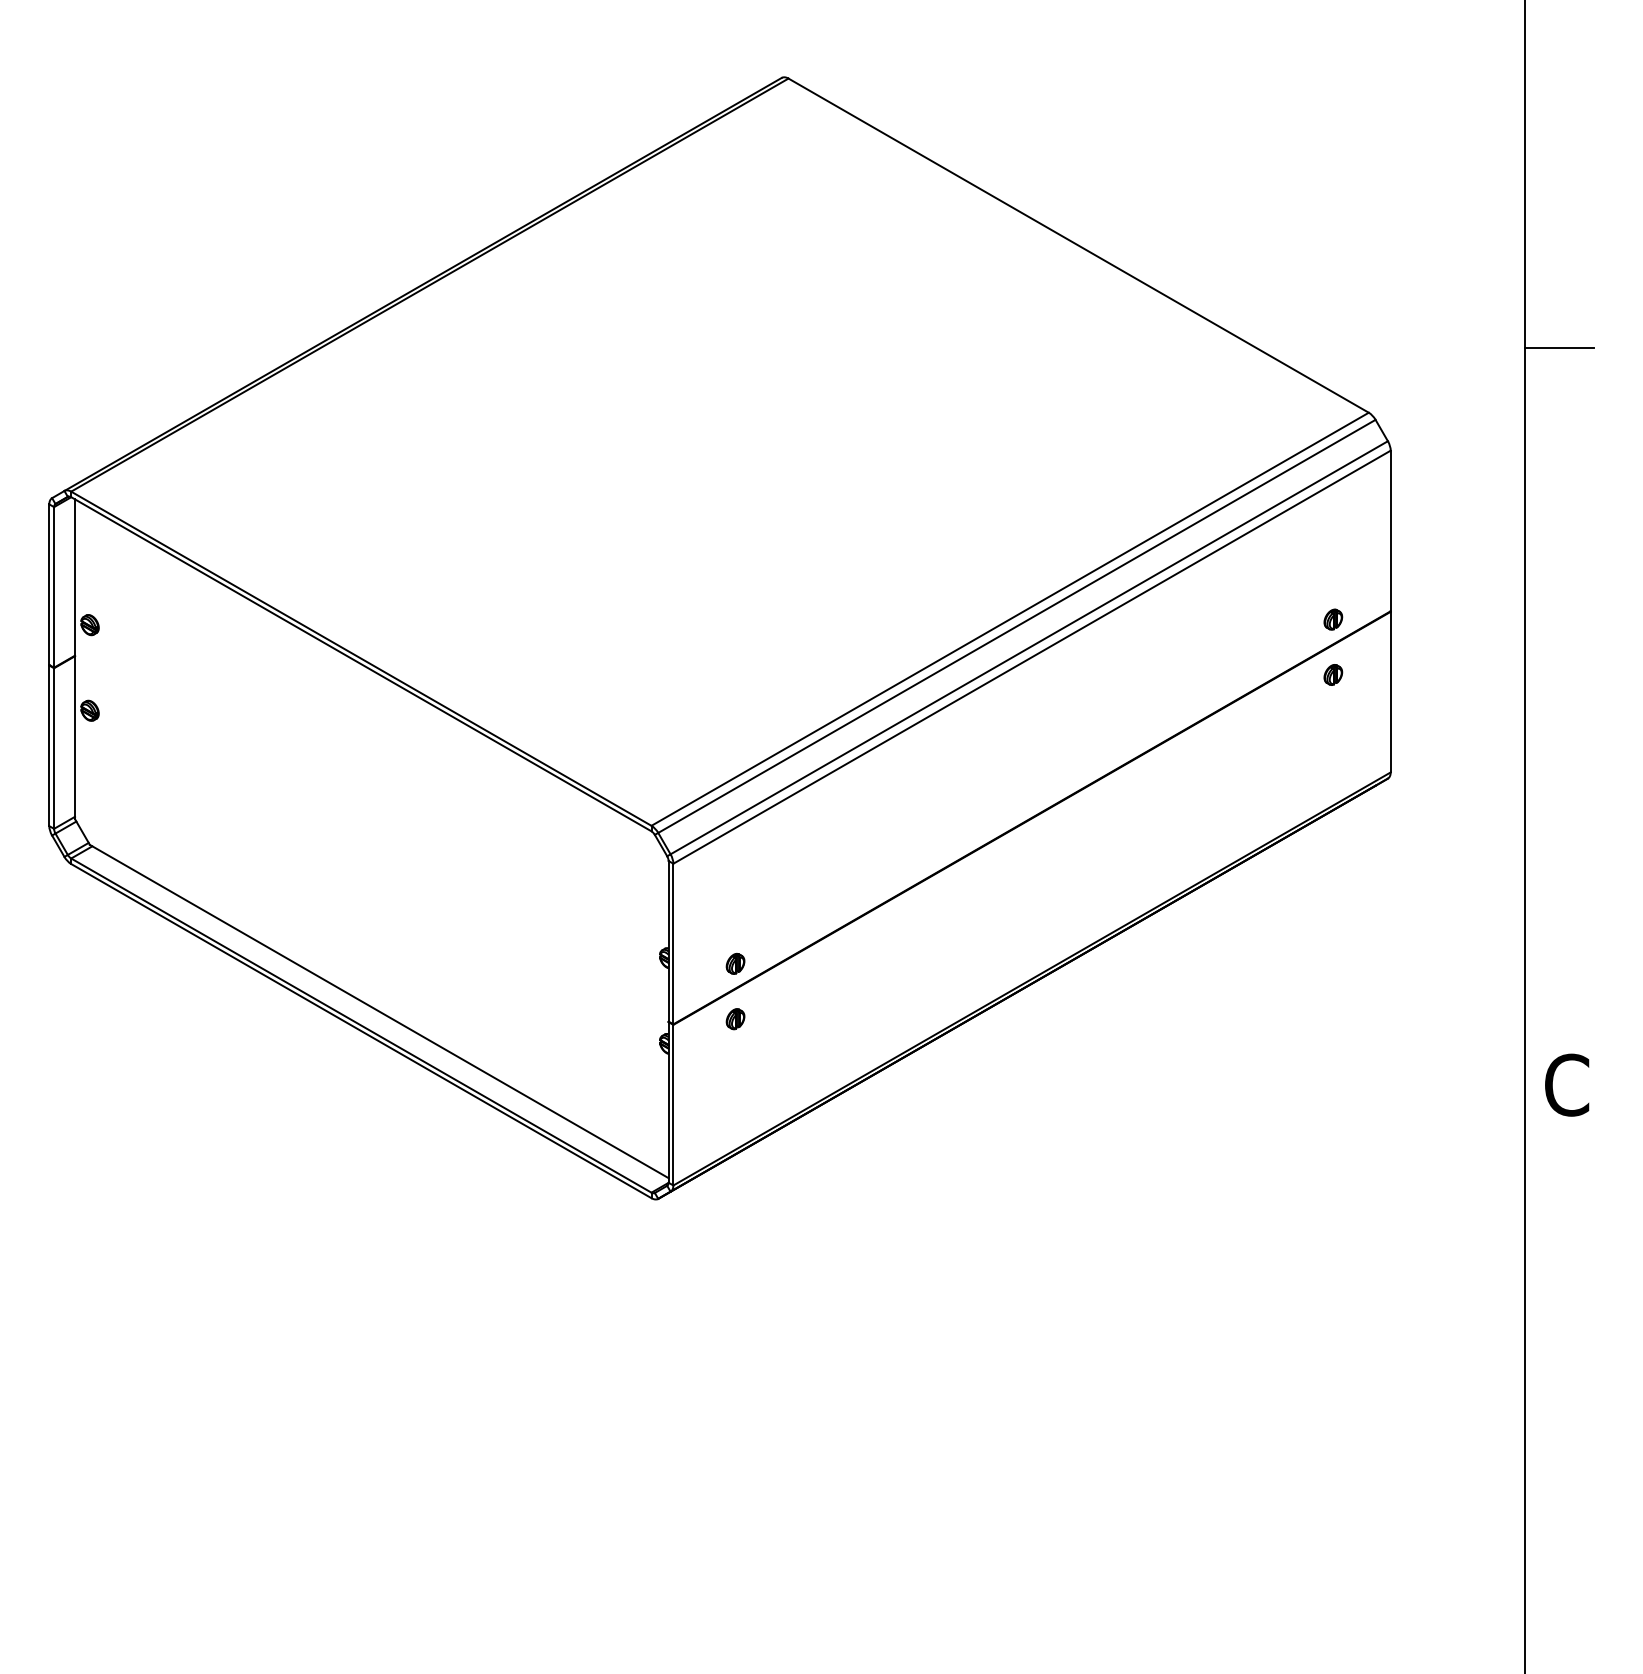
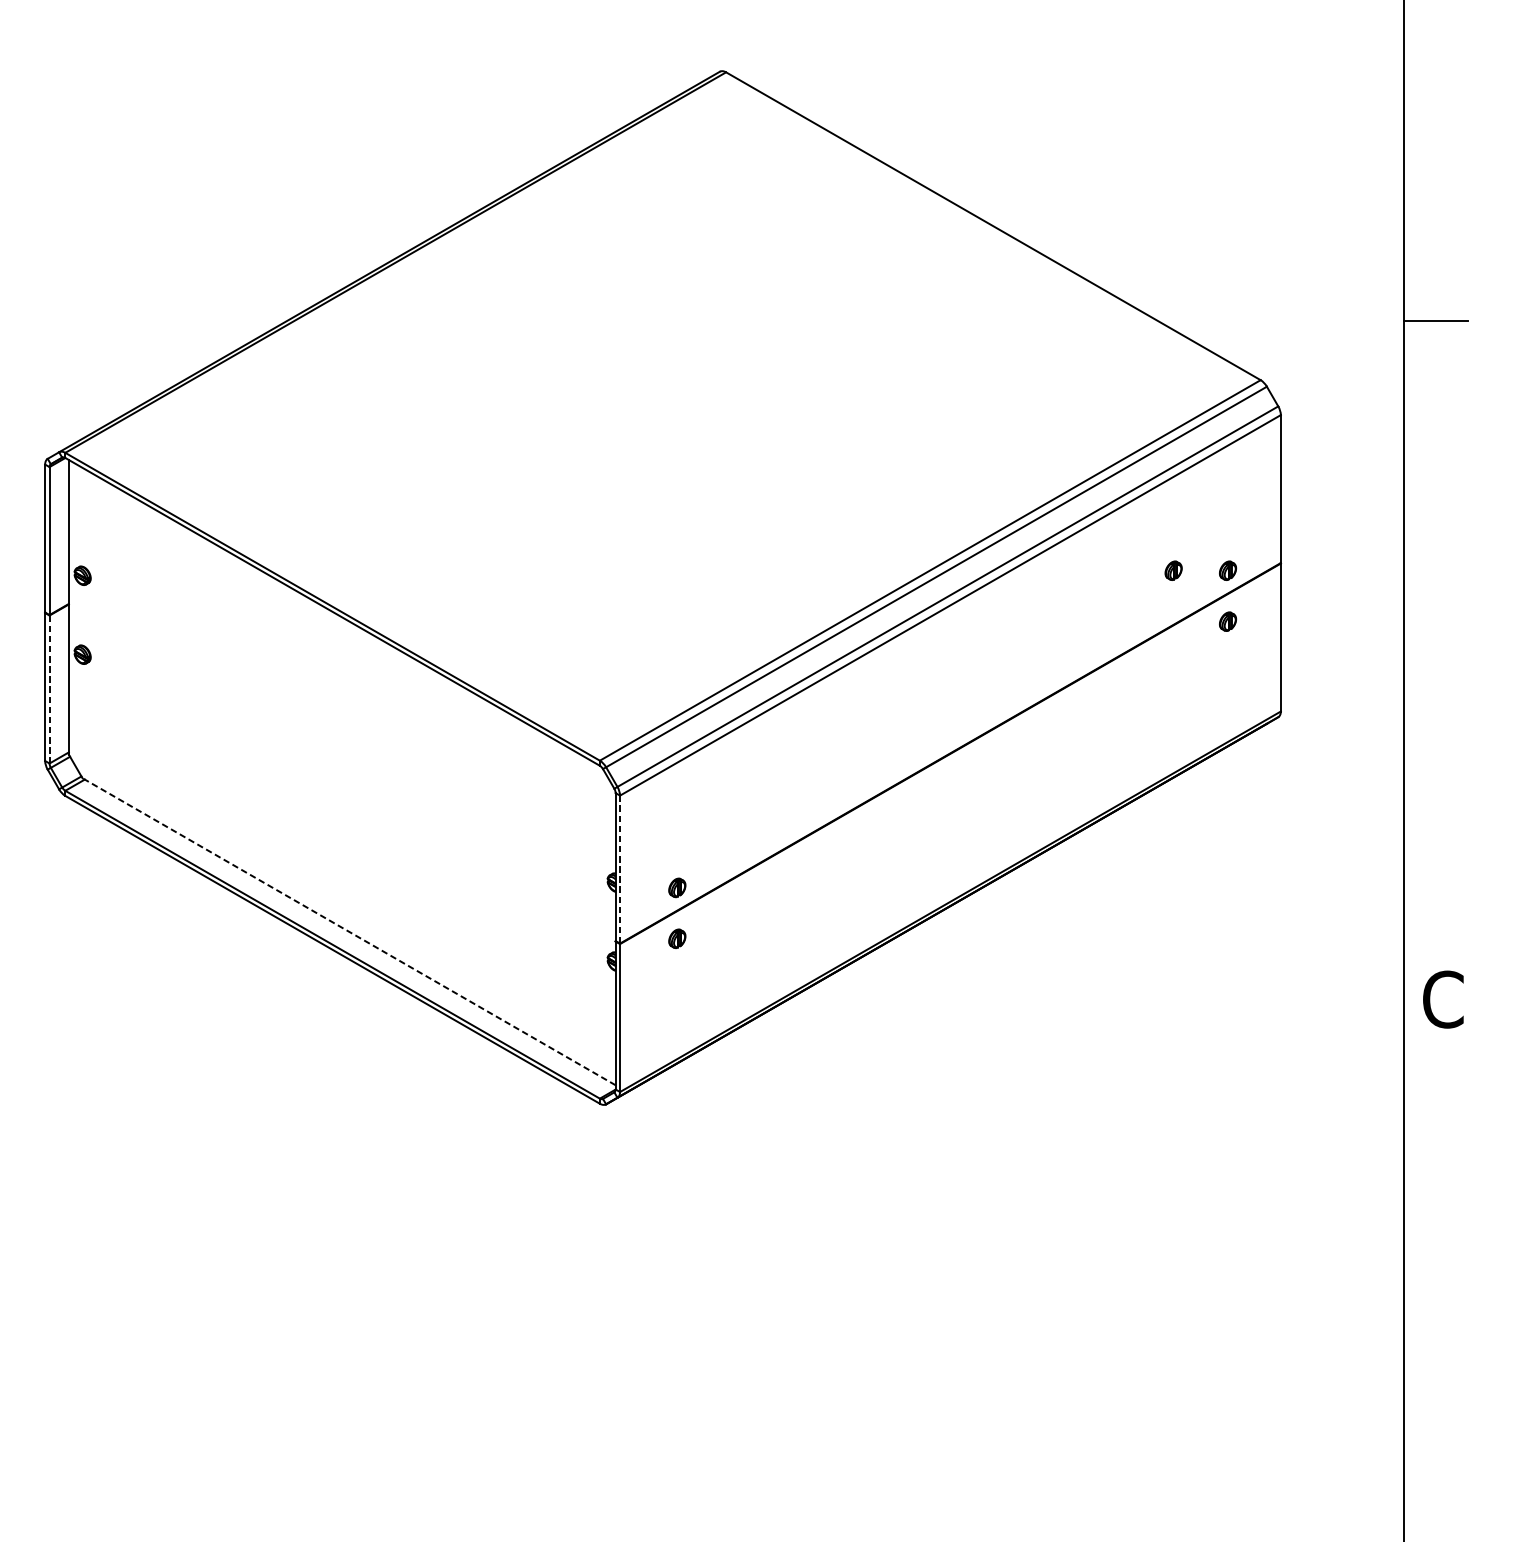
part: (1274, 619) -> (1173, 570), added
line: (54, 749) -> (49, 690), solid -> dashed
line: (673, 943) -> (620, 869), solid -> dashed
line: (379, 1011) -> (349, 931), solid -> dashed

